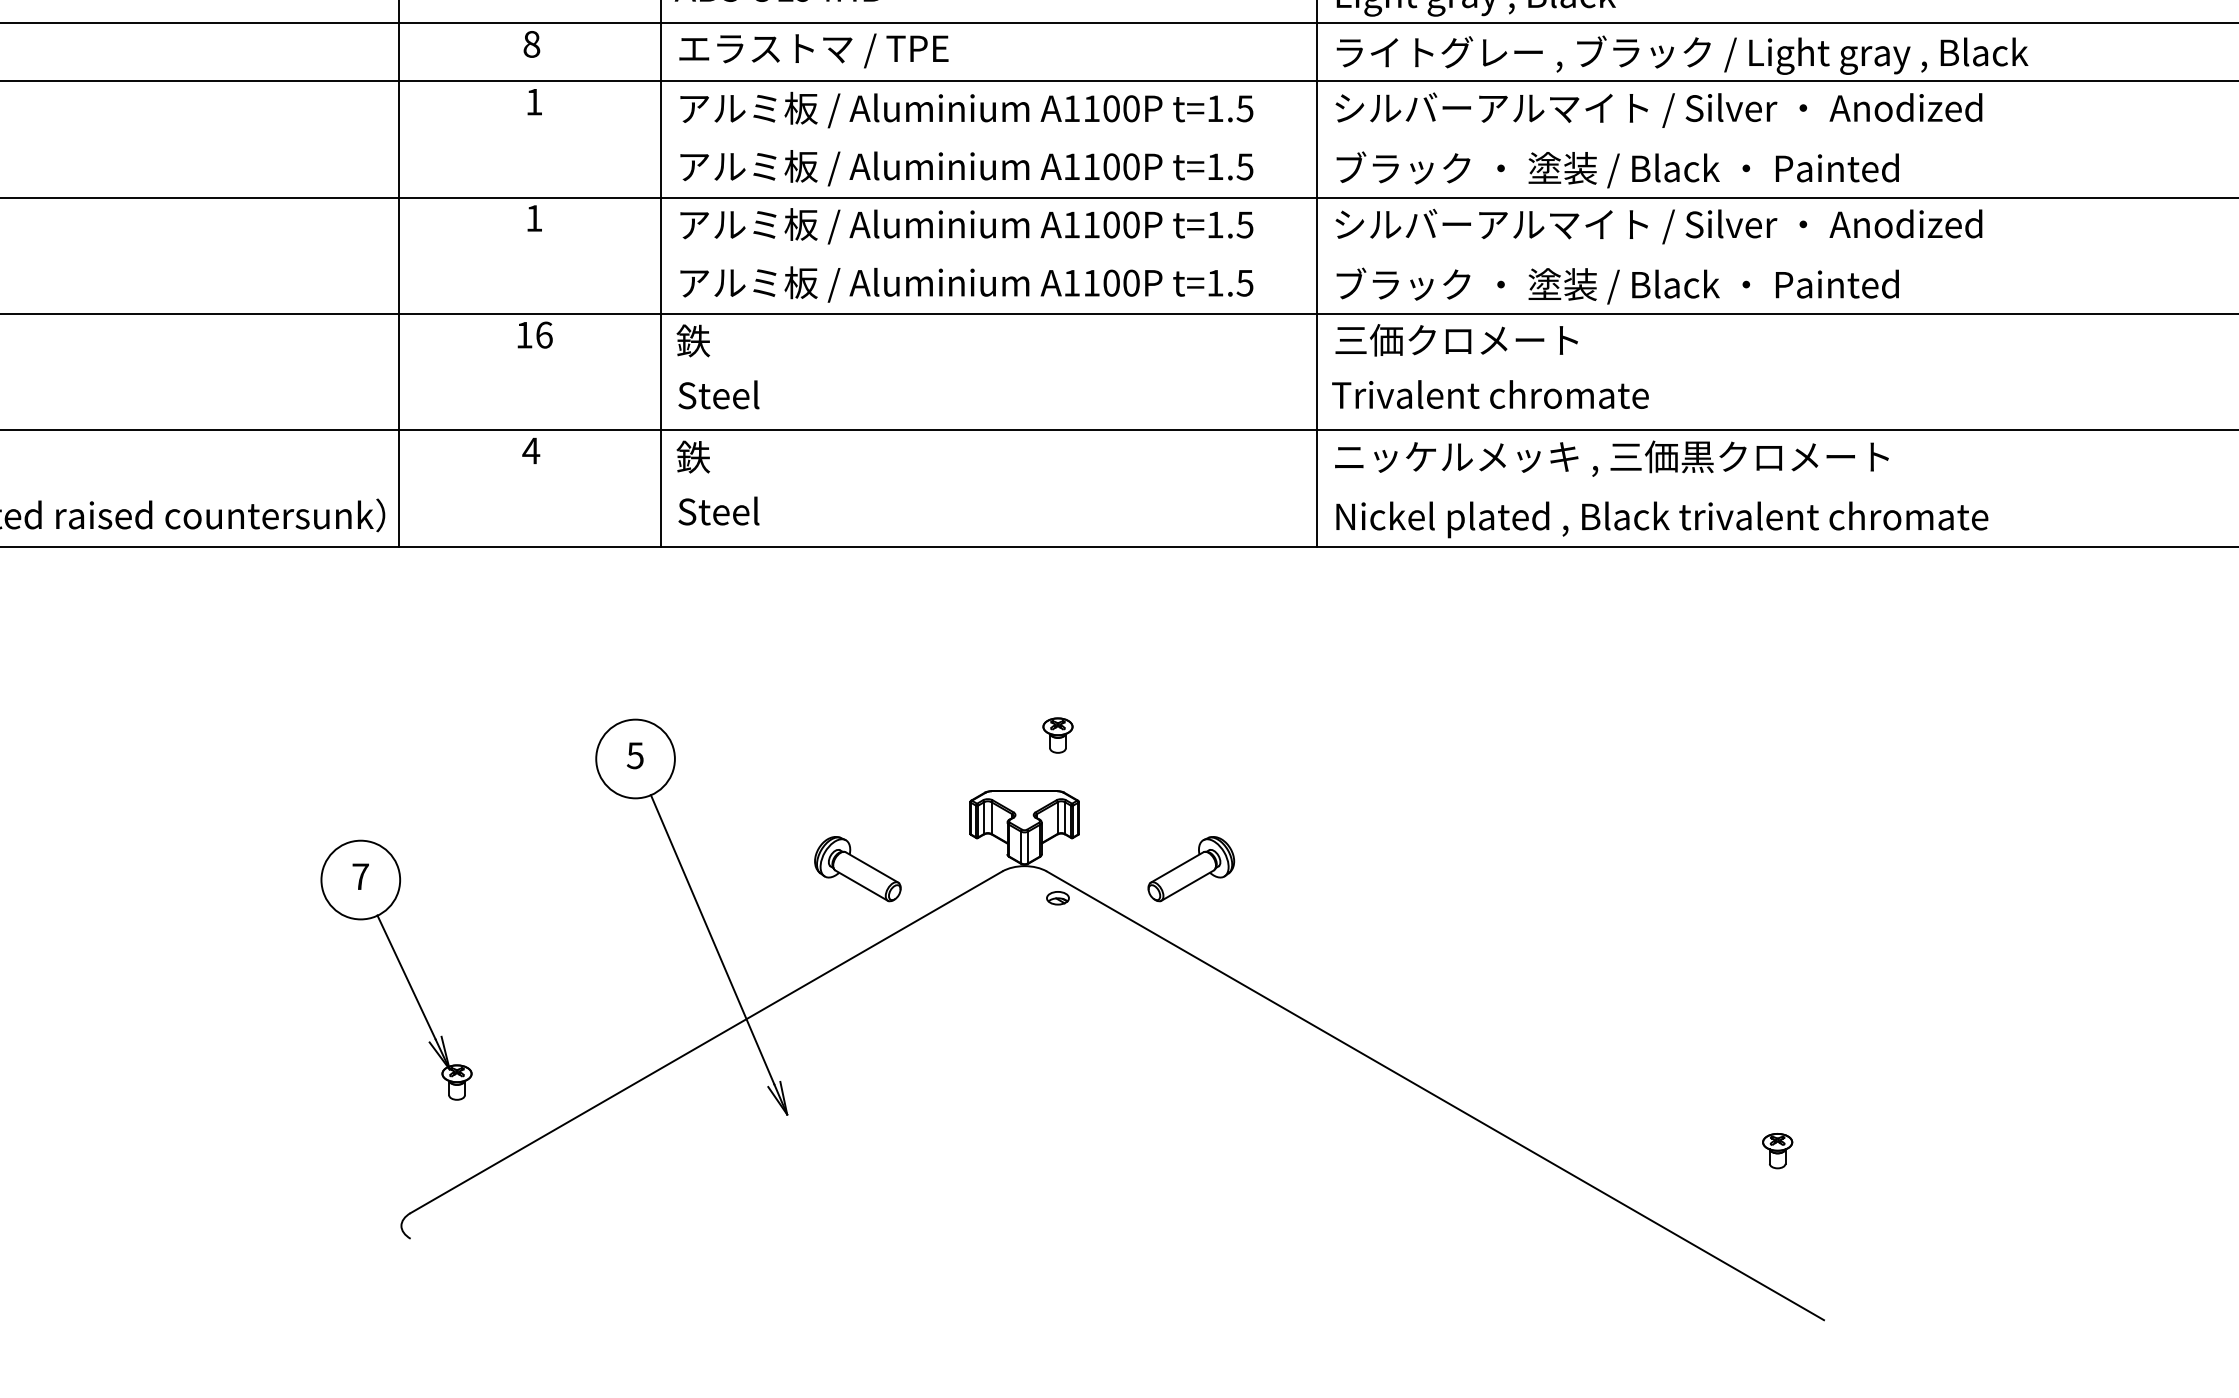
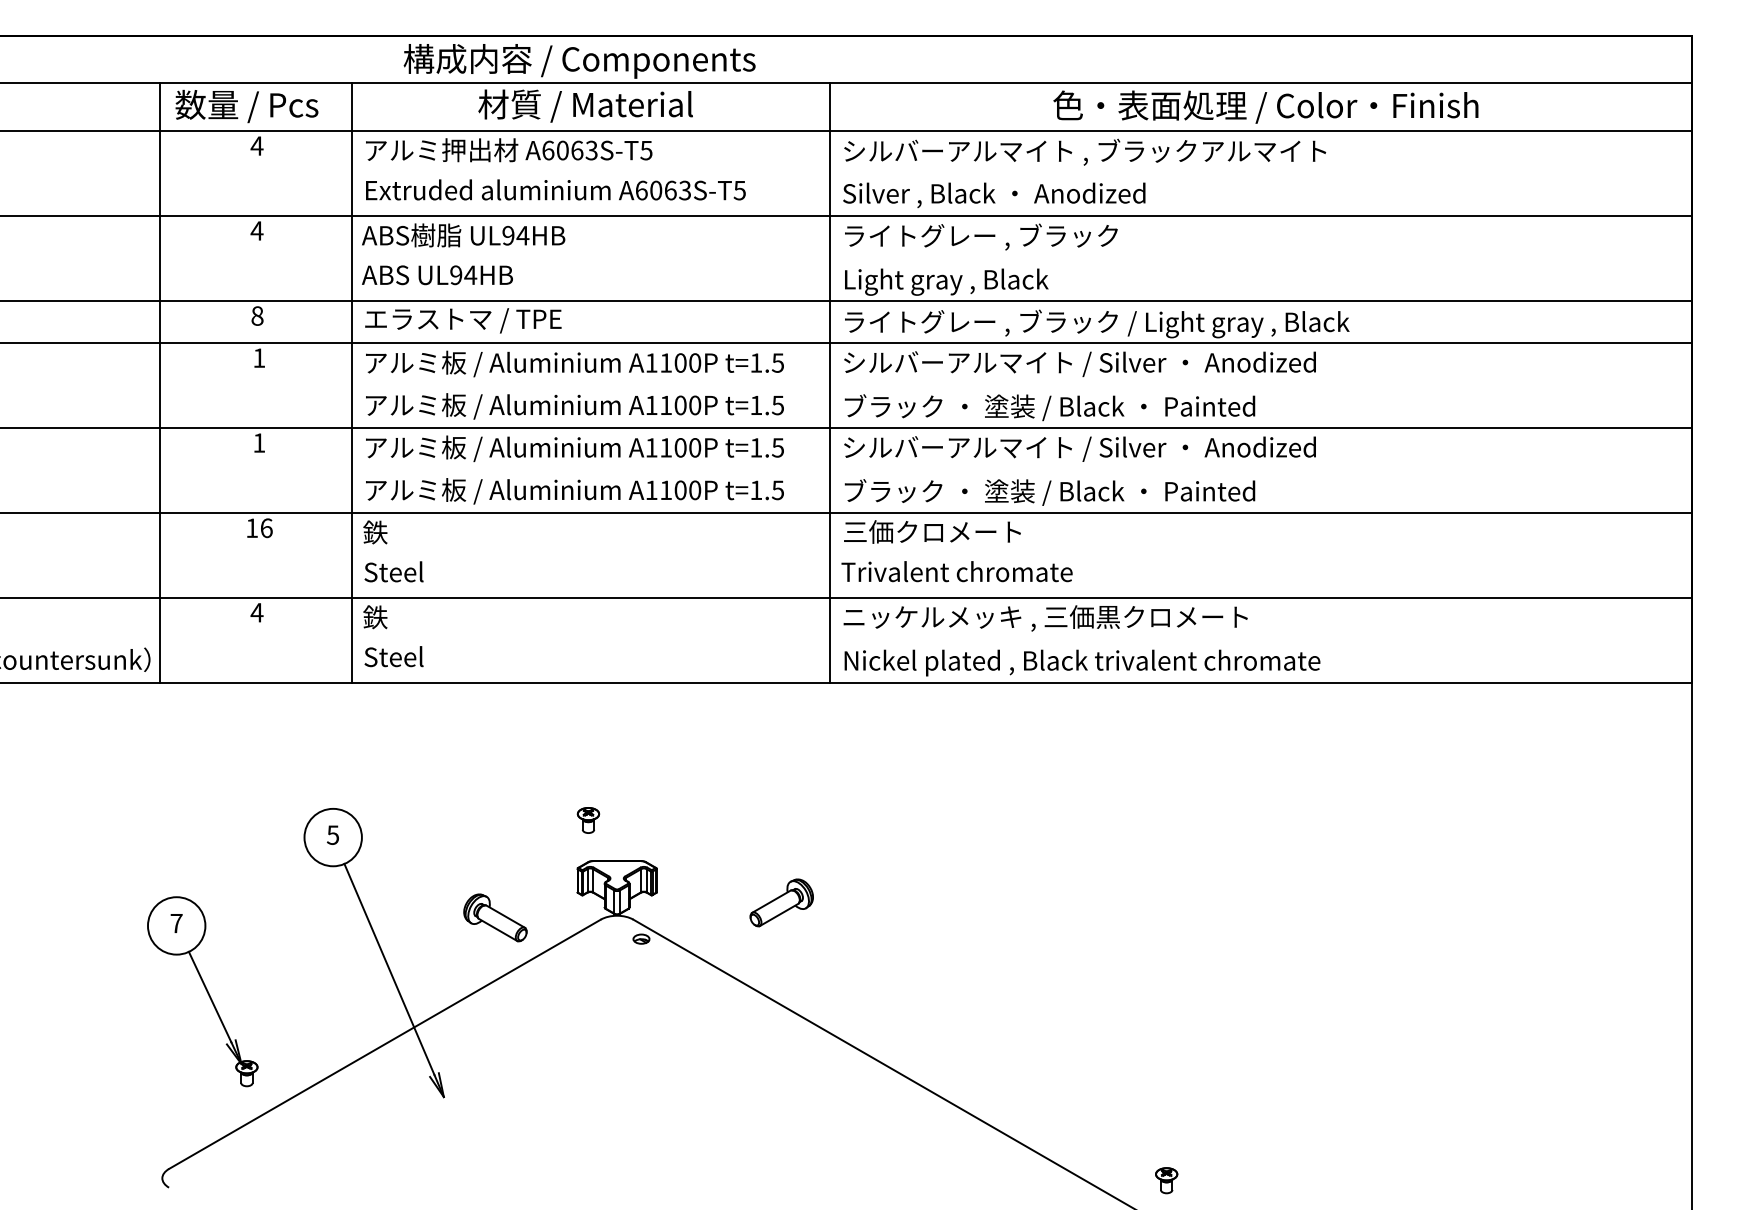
part: (1058, 735) -> (588, 820), moved
part: (1190, 868) -> (781, 902), moved
part: (396, 969) -> (202, 991), moved
part: (1777, 1150) -> (1166, 1180), moved

